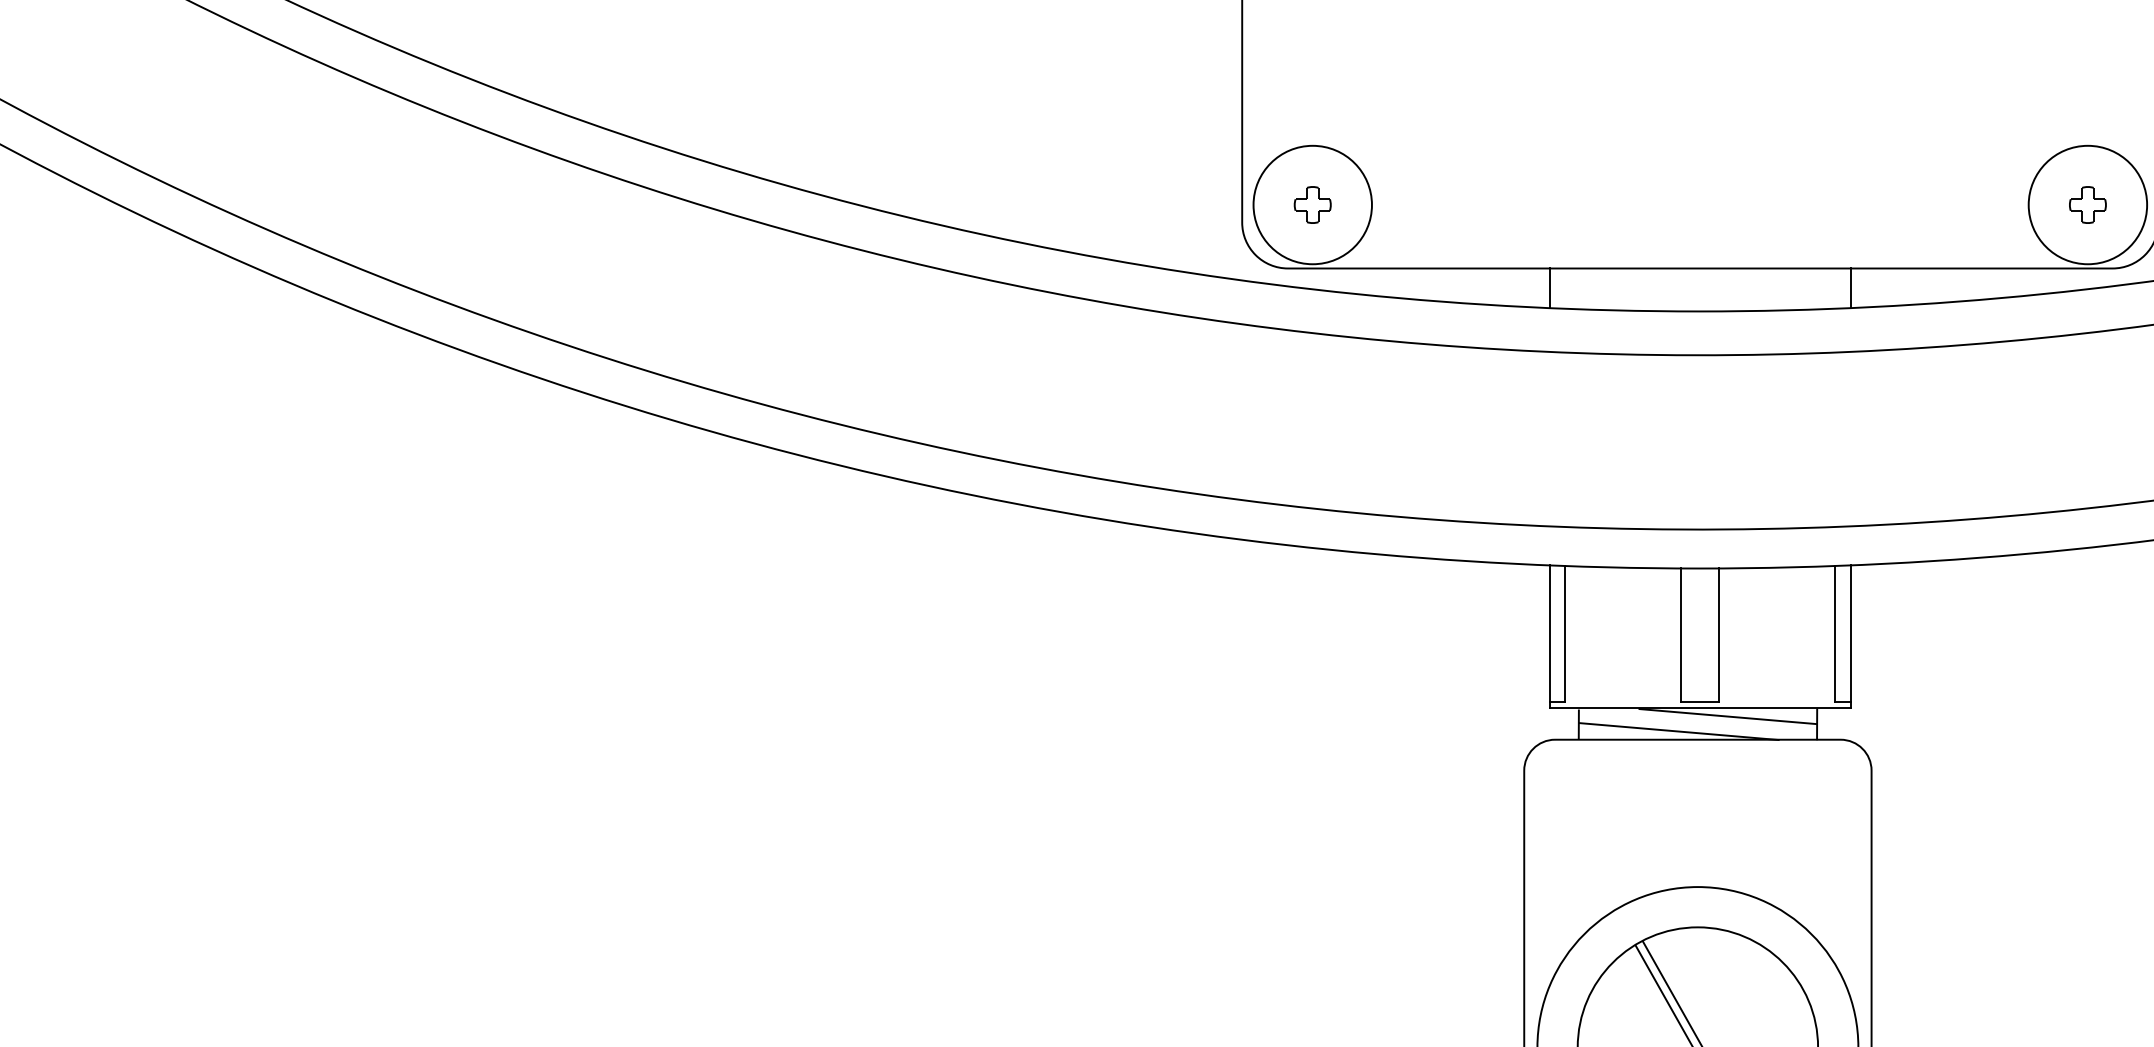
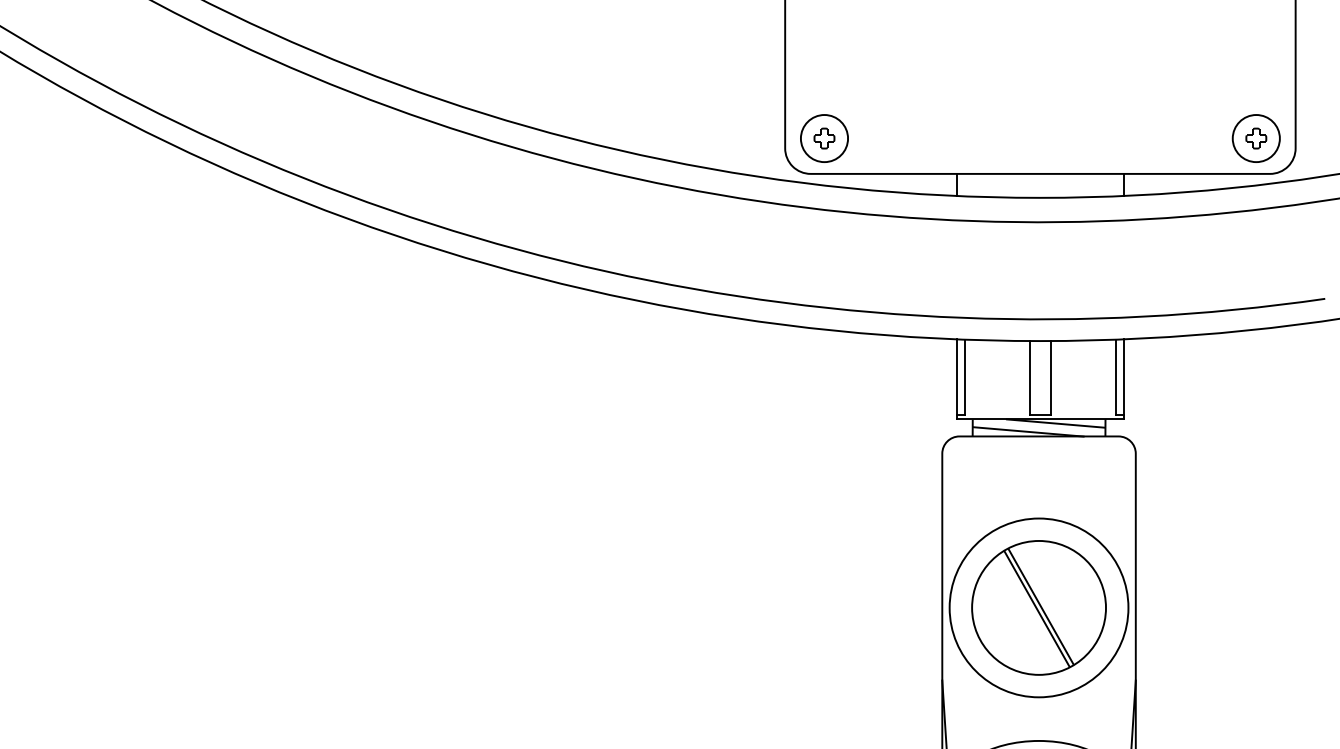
circle: (1312, 204) -> (824, 138), size x0.71
circle: (2086, 204) -> (1255, 138), size x0.71

